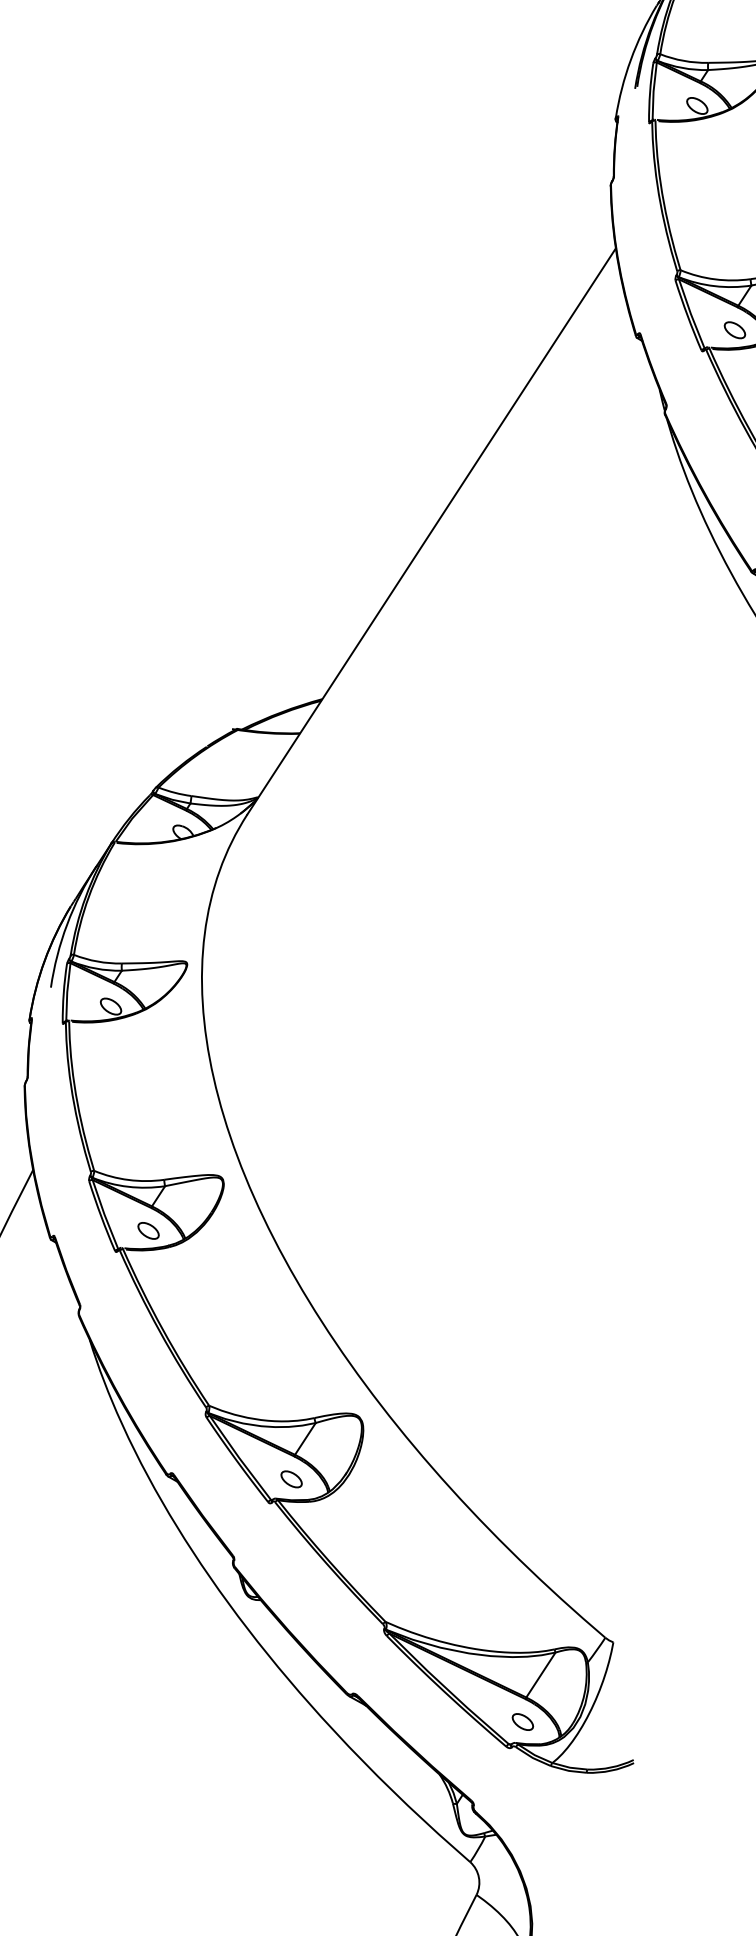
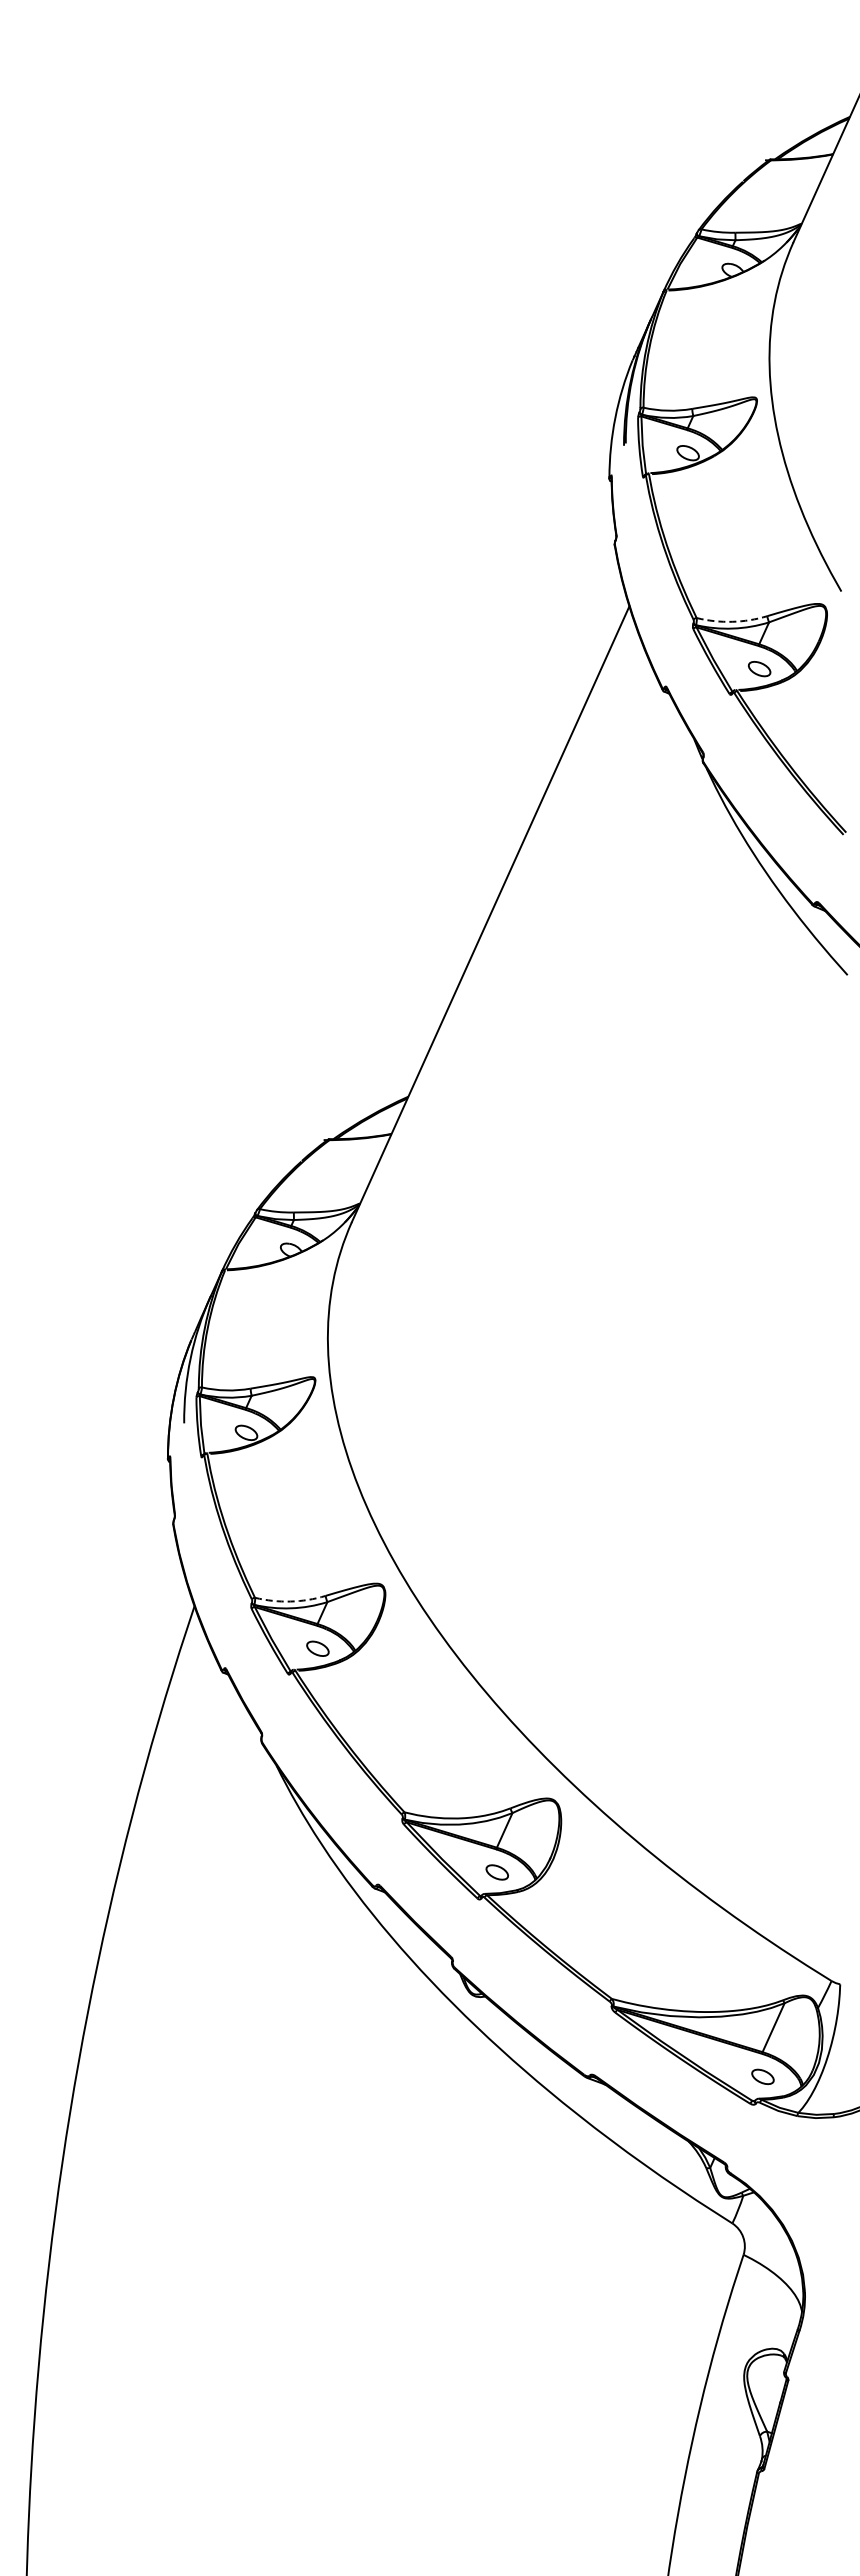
arc: (715, 279) -> (732, 621), solid -> dashed
arc: (128, 1179) -> (290, 1601), solid -> dashed

